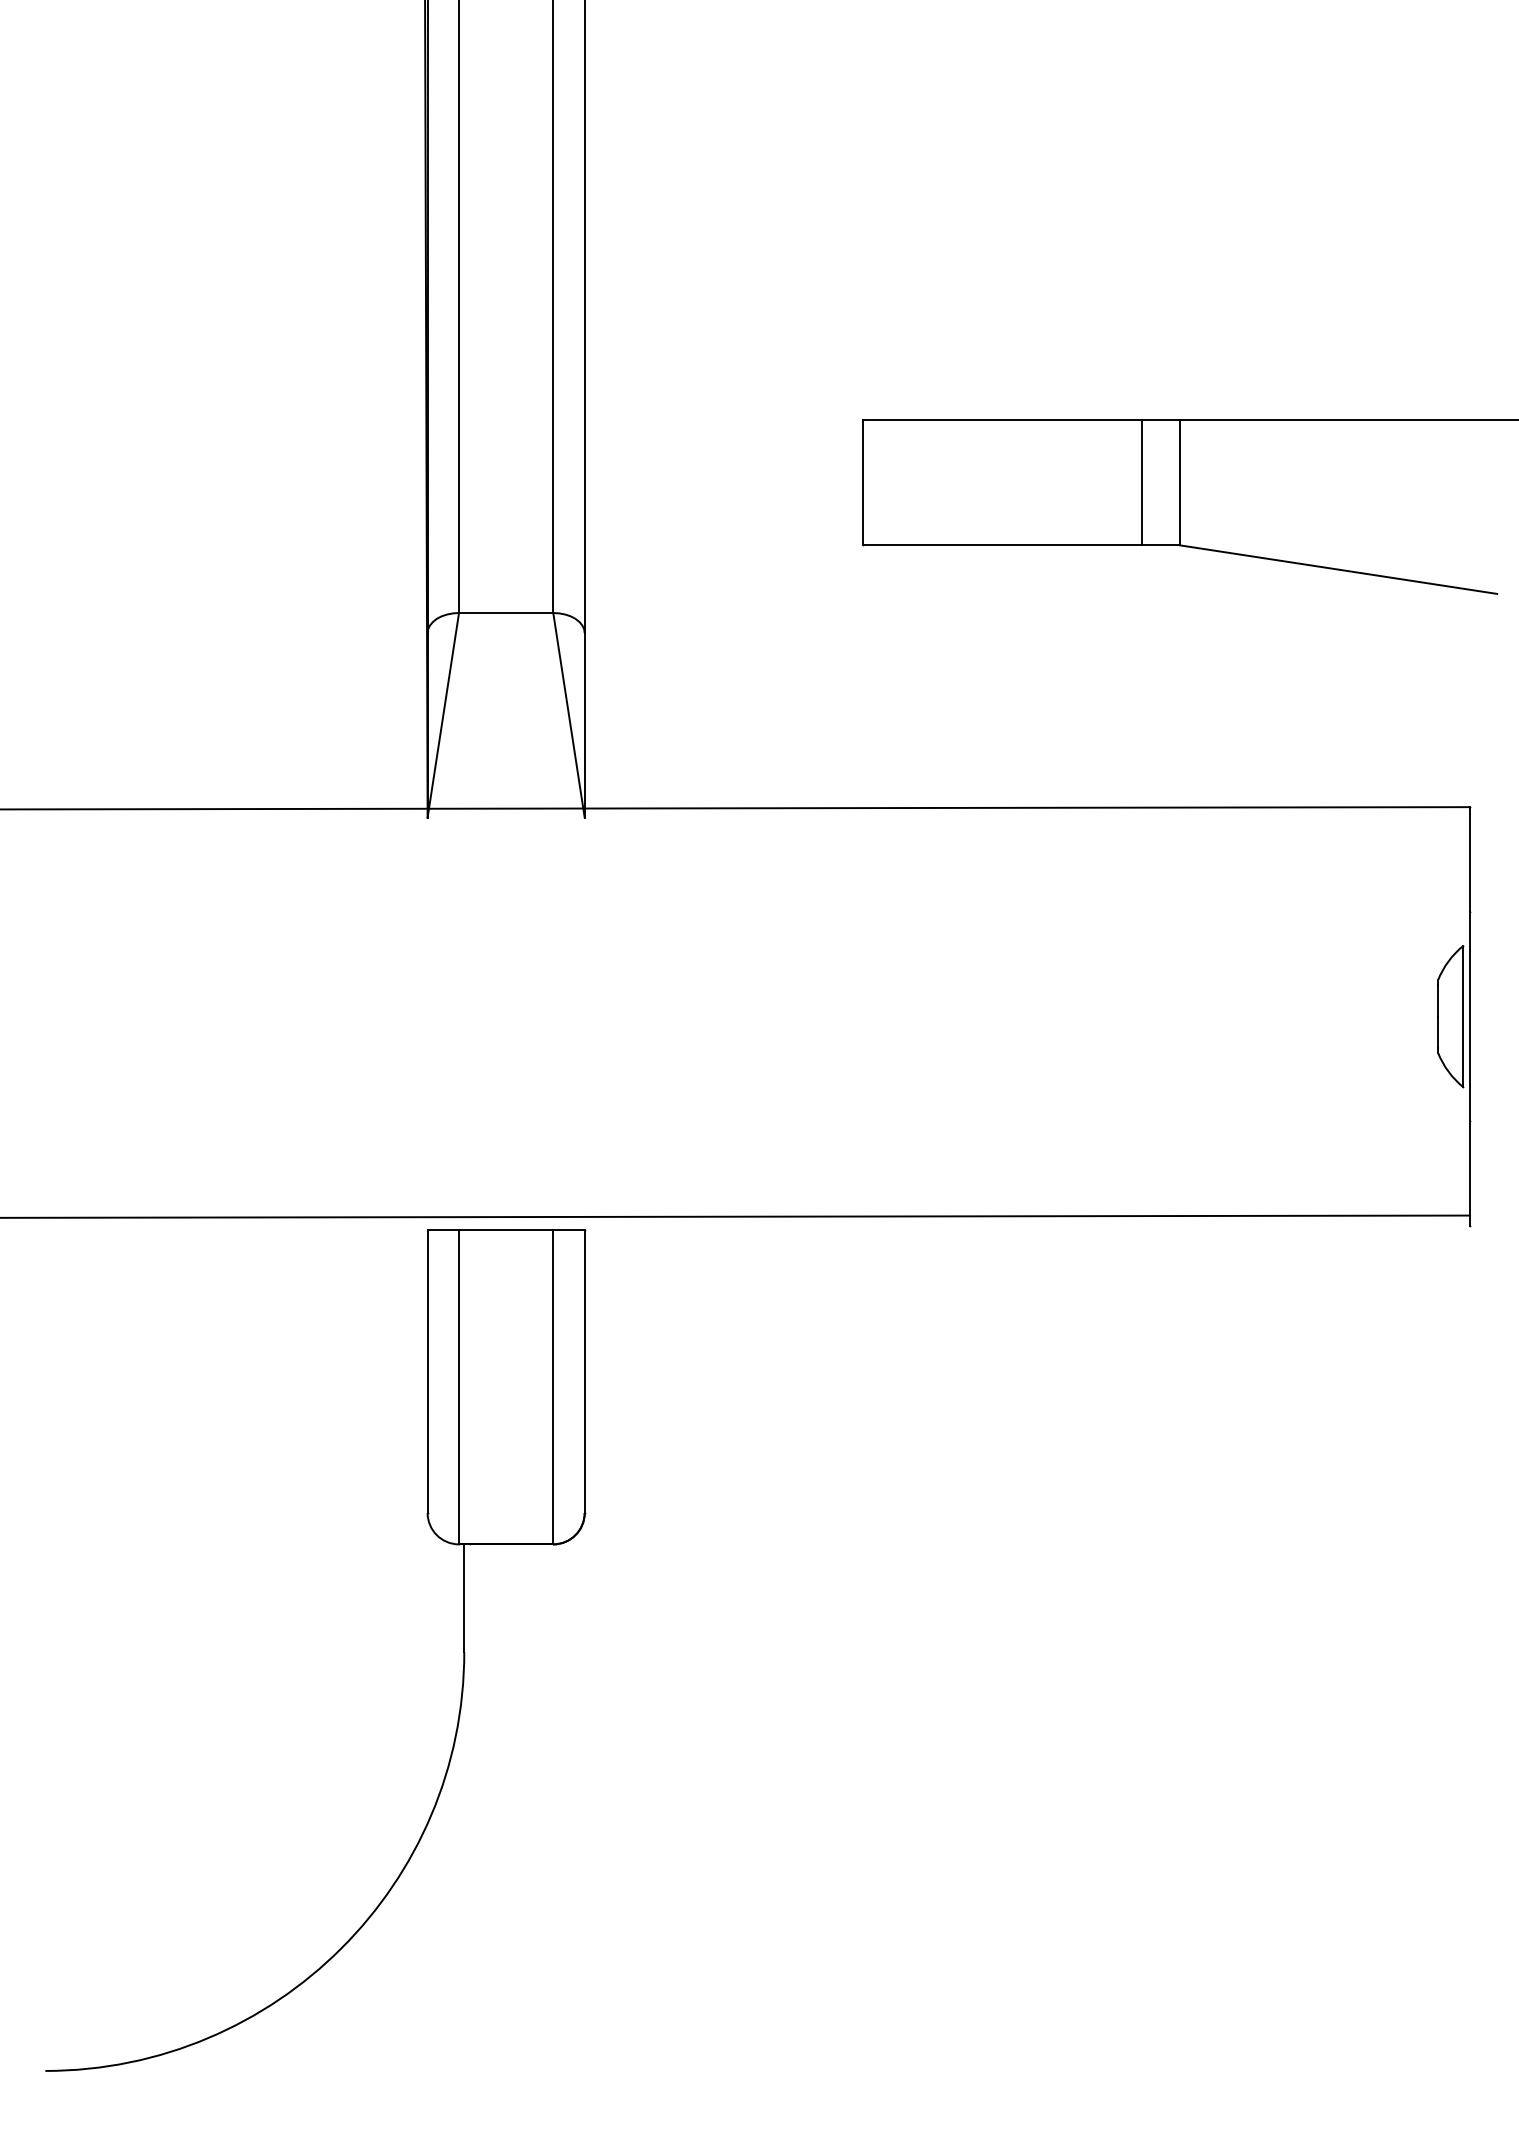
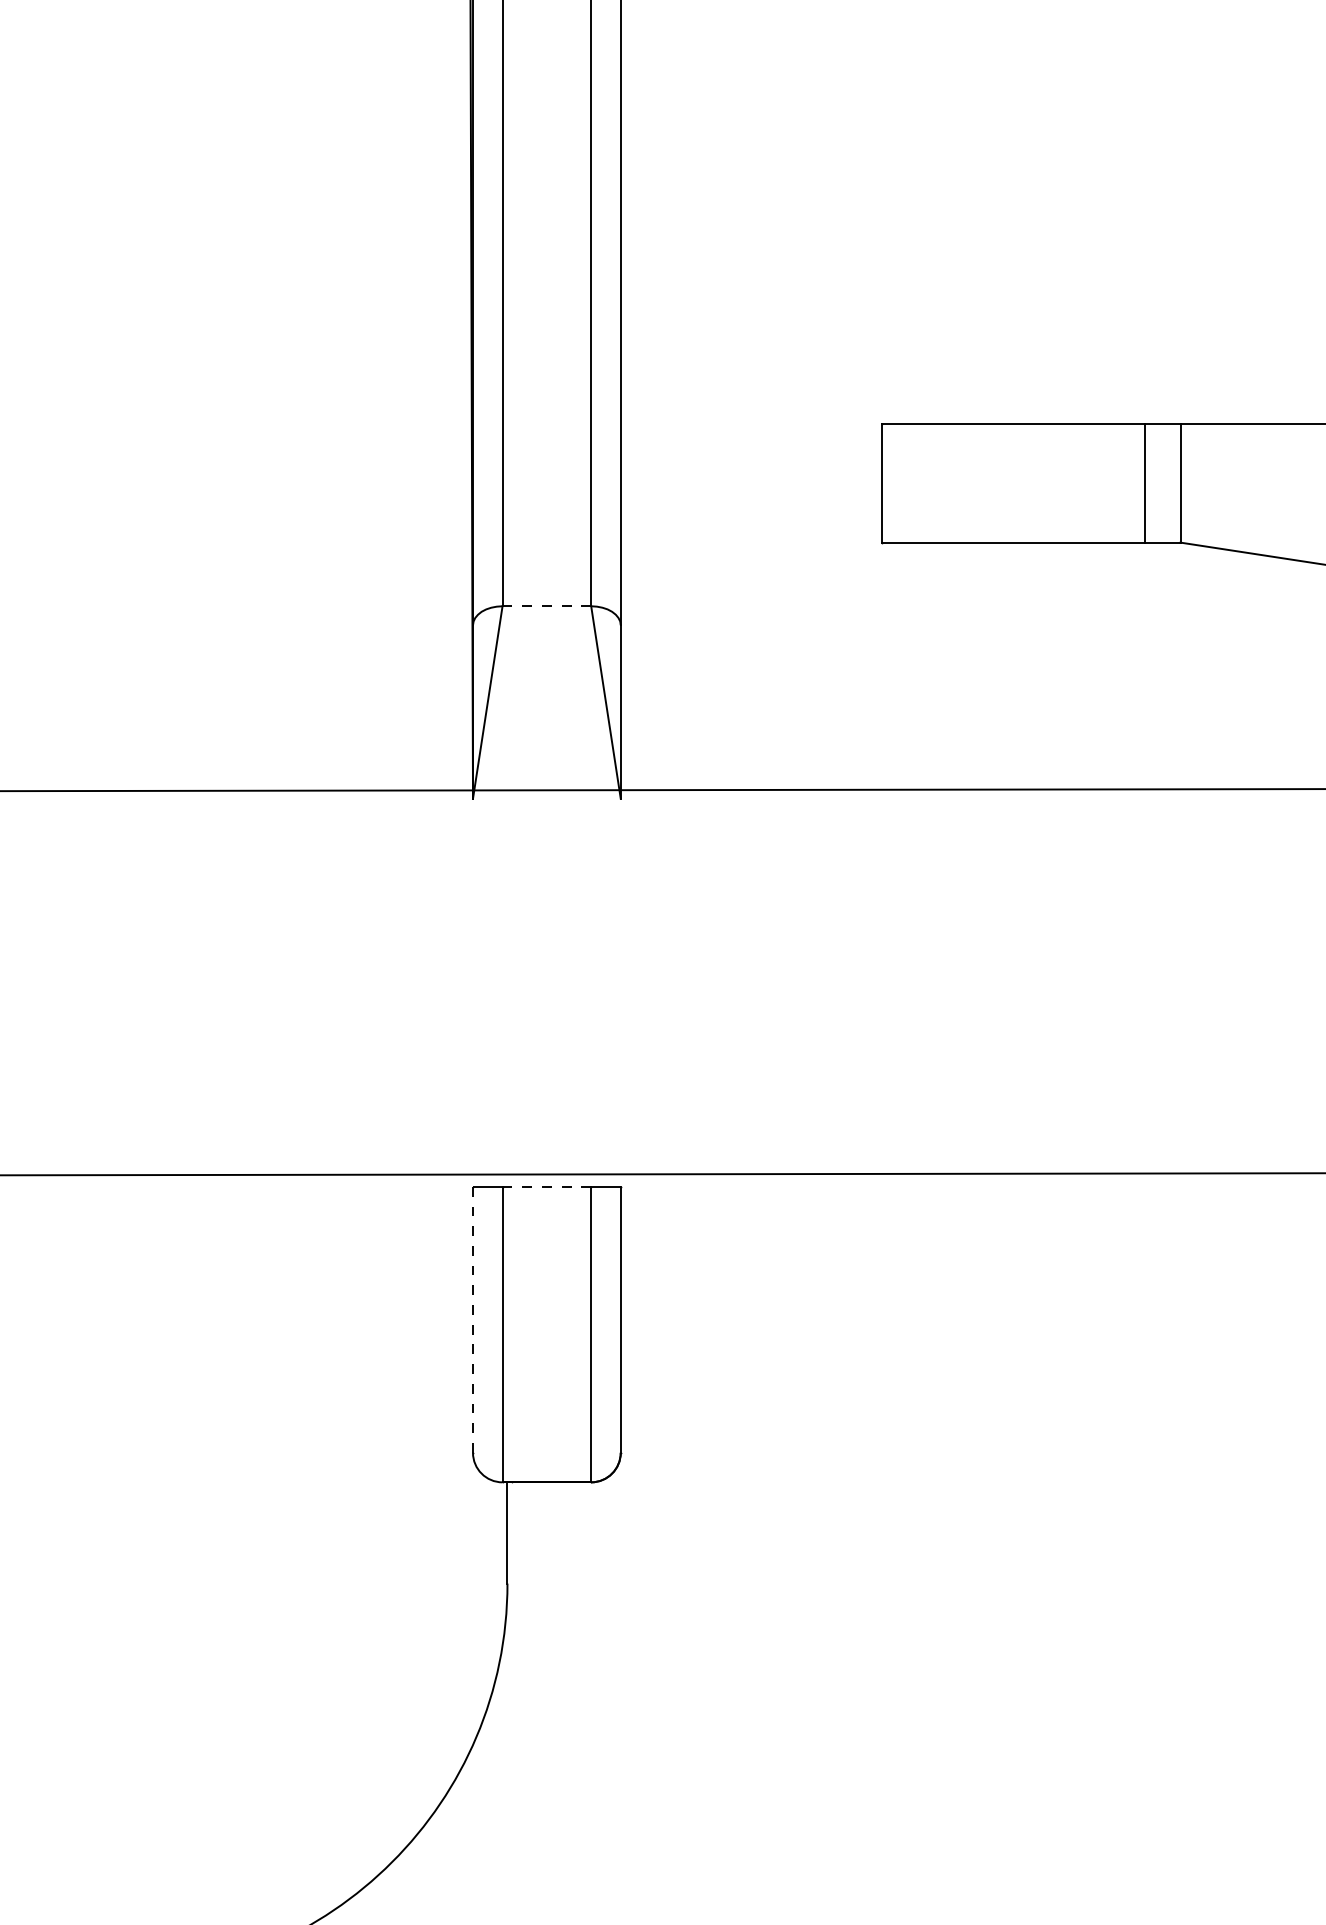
line: (506, 612) -> (547, 605), solid -> dashed
line: (506, 1230) -> (547, 1187), solid -> dashed
line: (427, 1371) -> (472, 1319), solid -> dashed

